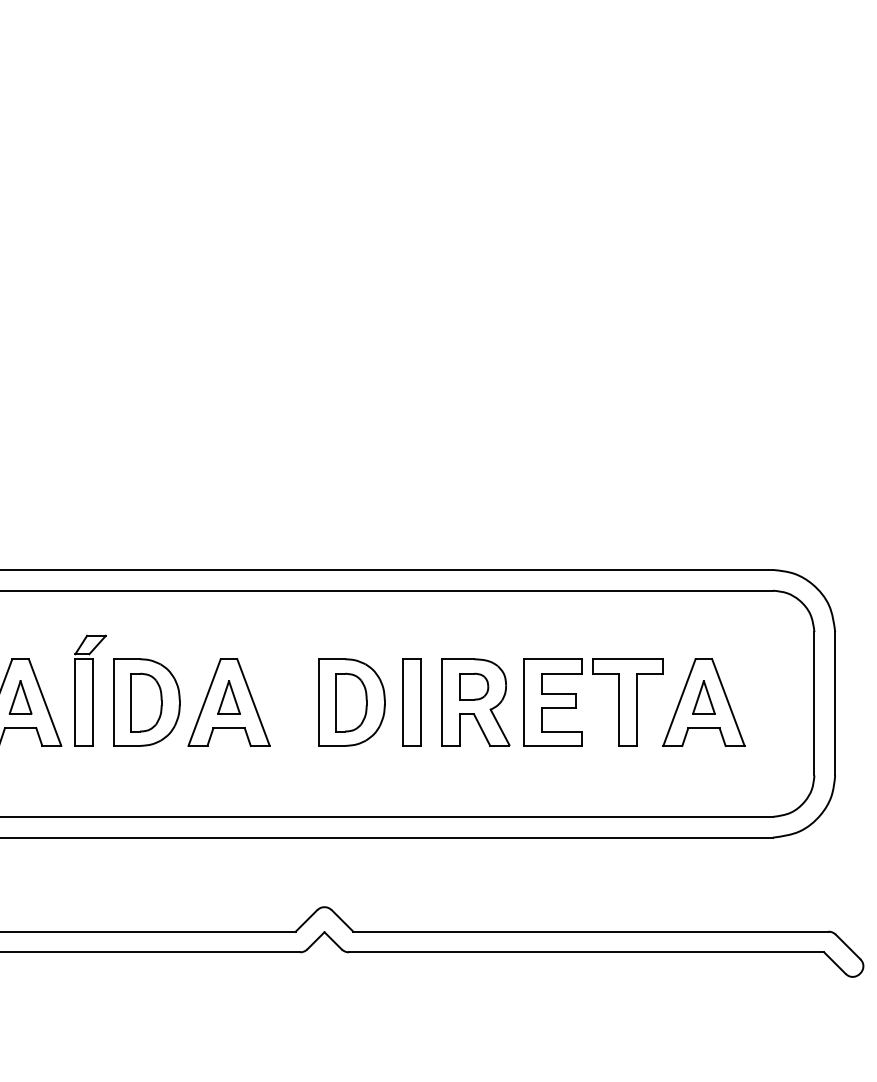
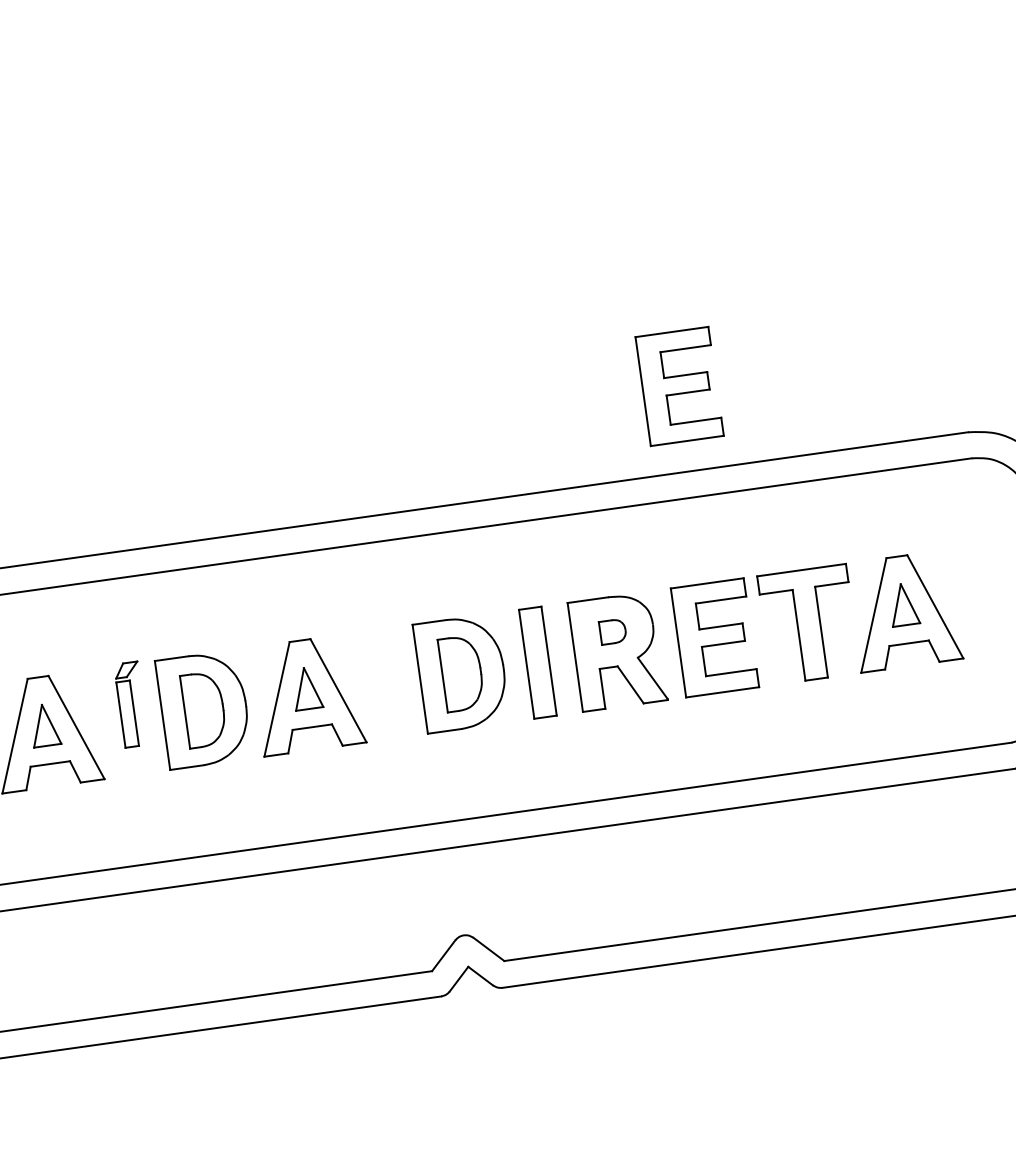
part: (552, 502) -> (678, 386), added
part: (474, 686) -> (613, 631), size x0.7
part: (90, 690) -> (131, 704), size x0.6

